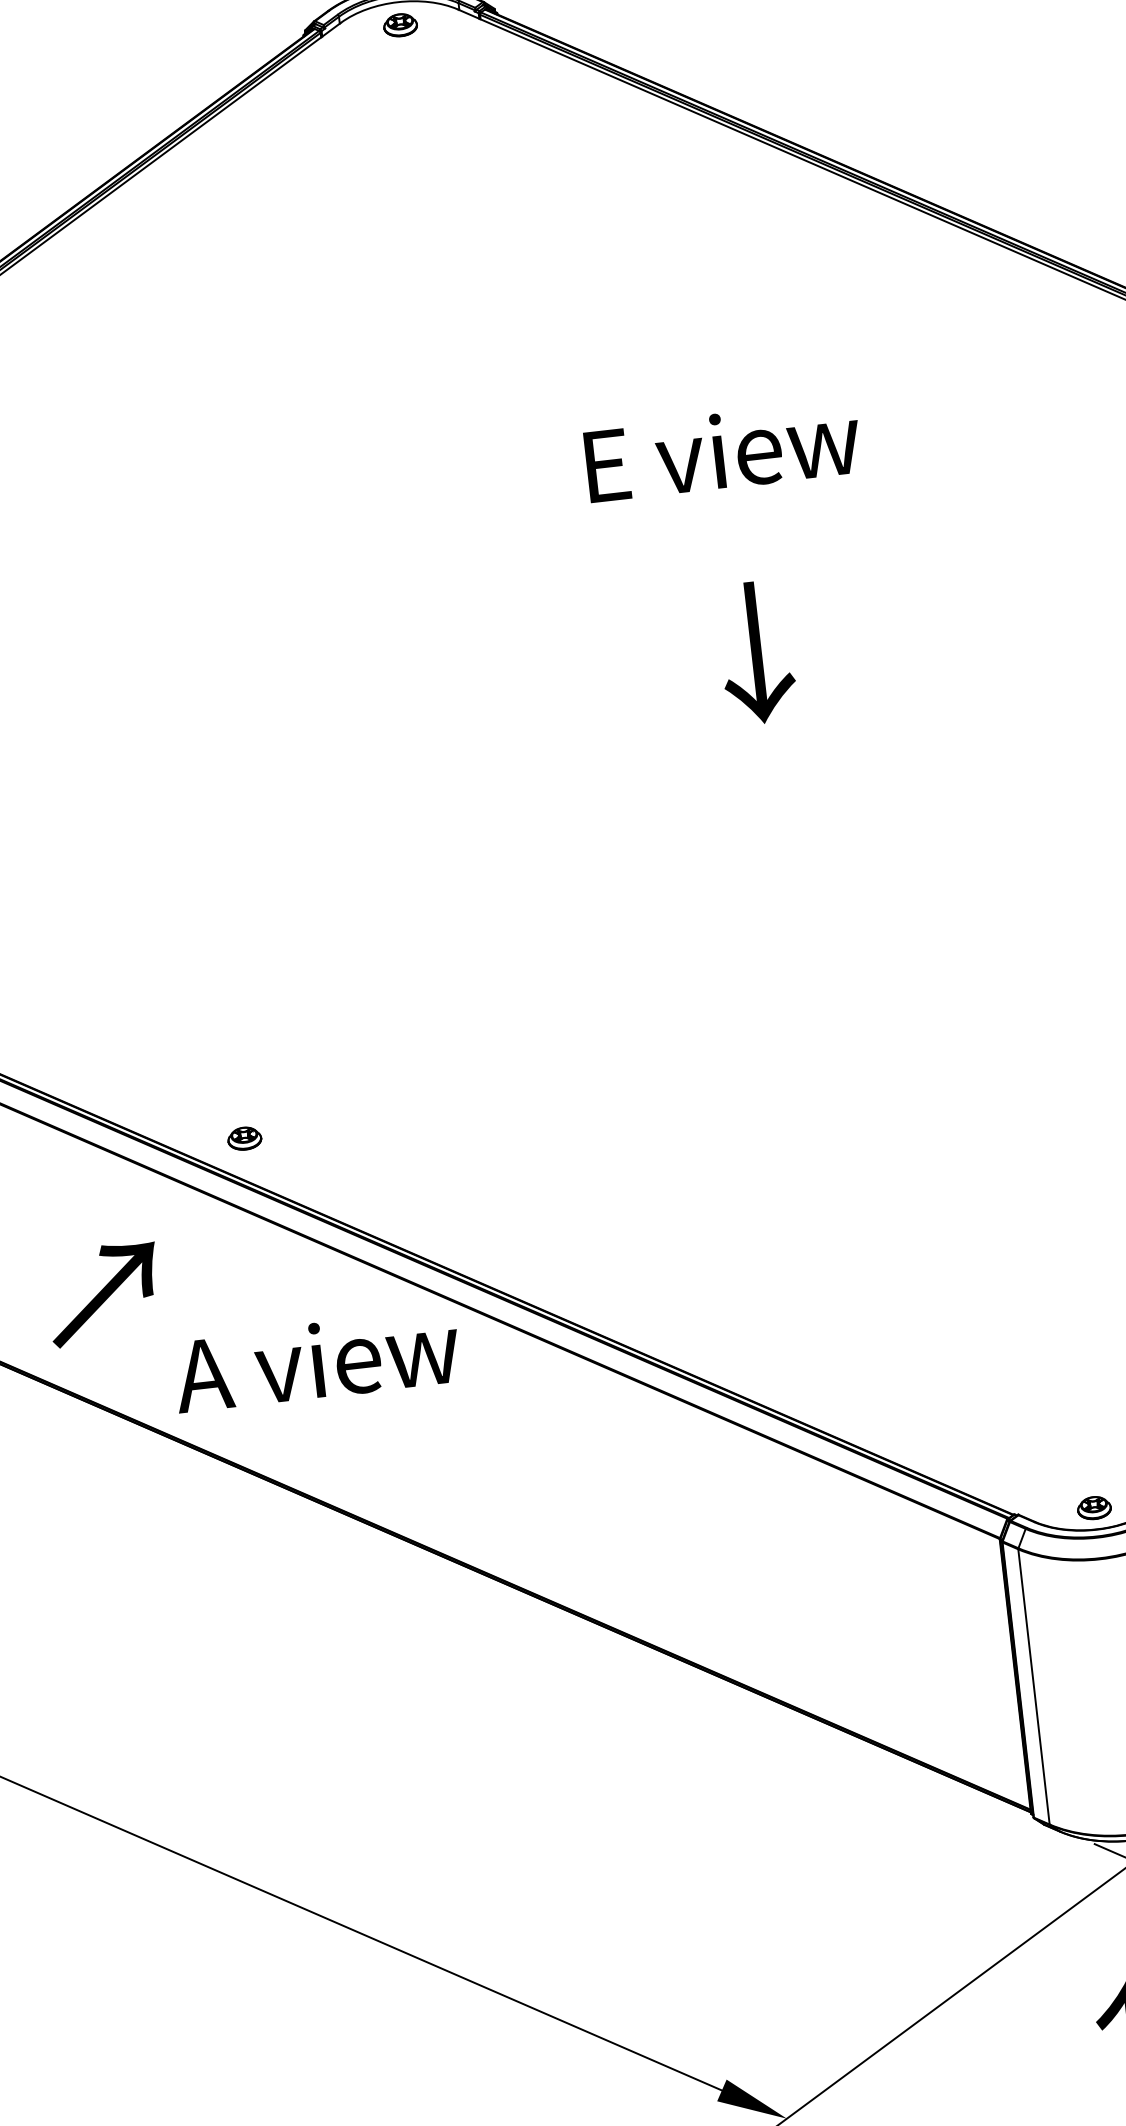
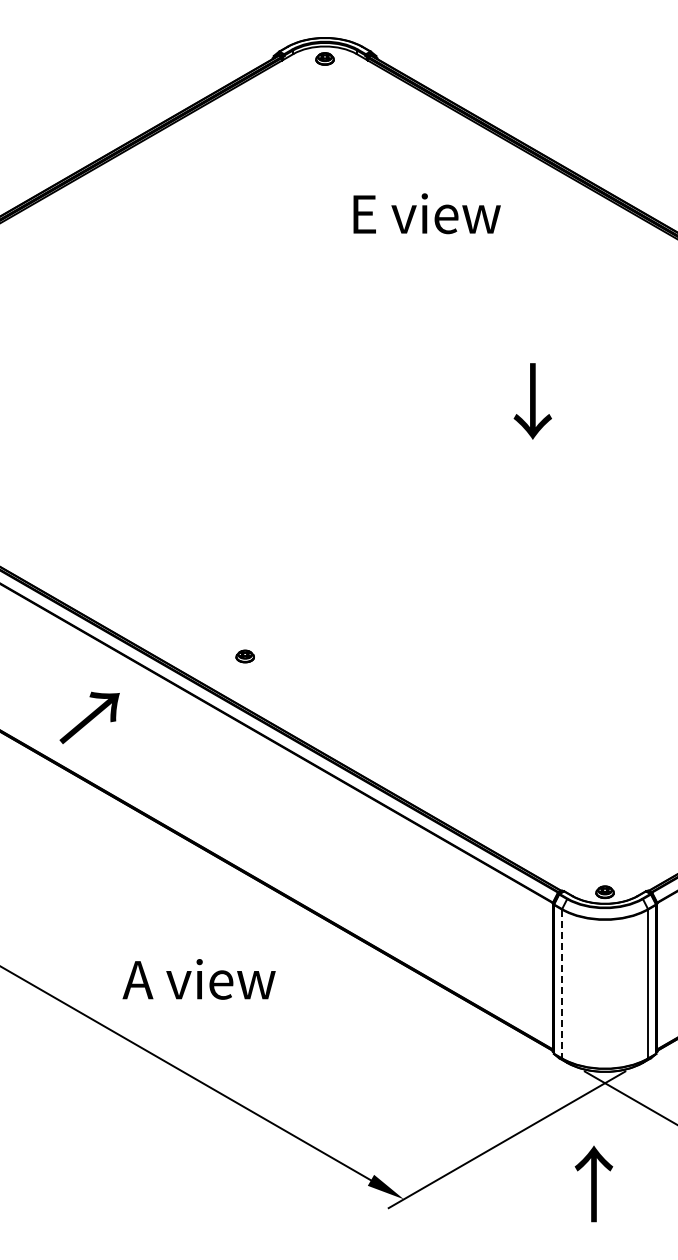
text: (721, 450) -> (426, 213), moved
text: (755, 653) -> (532, 401), moved
part: (243, 1138) -> (244, 656), moved
text: (315, 1361) -> (198, 979), moved
line: (1035, 1687) -> (562, 984), solid -> dashed

